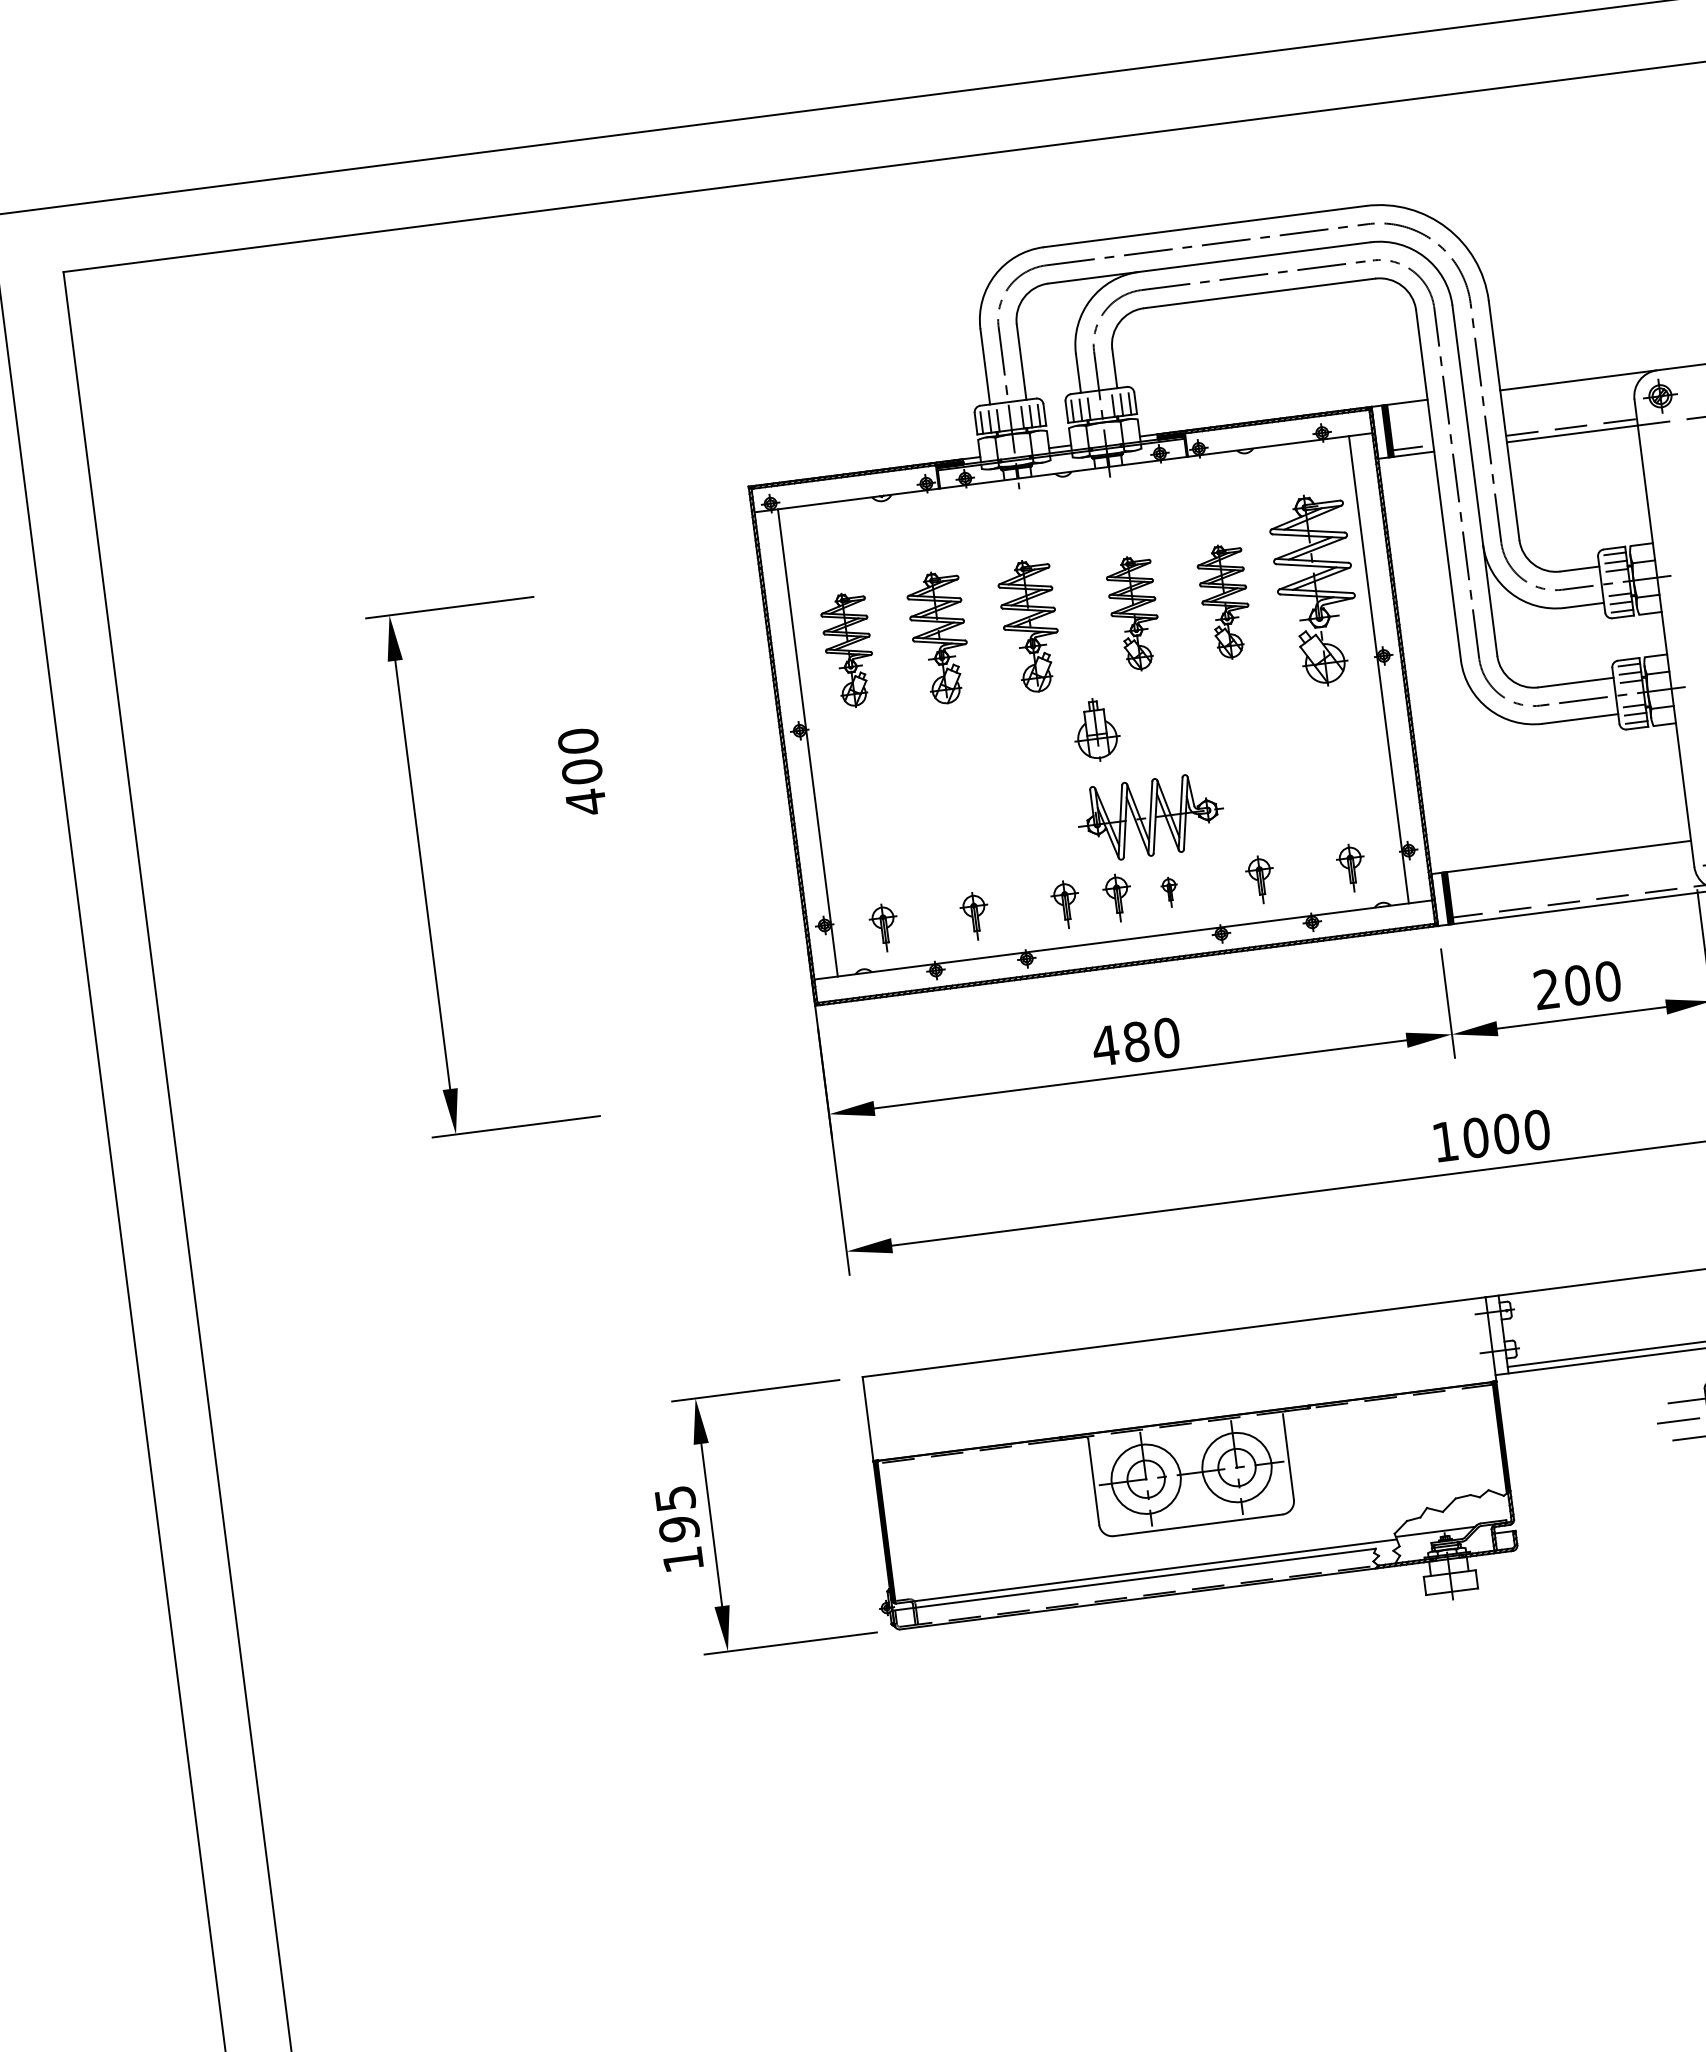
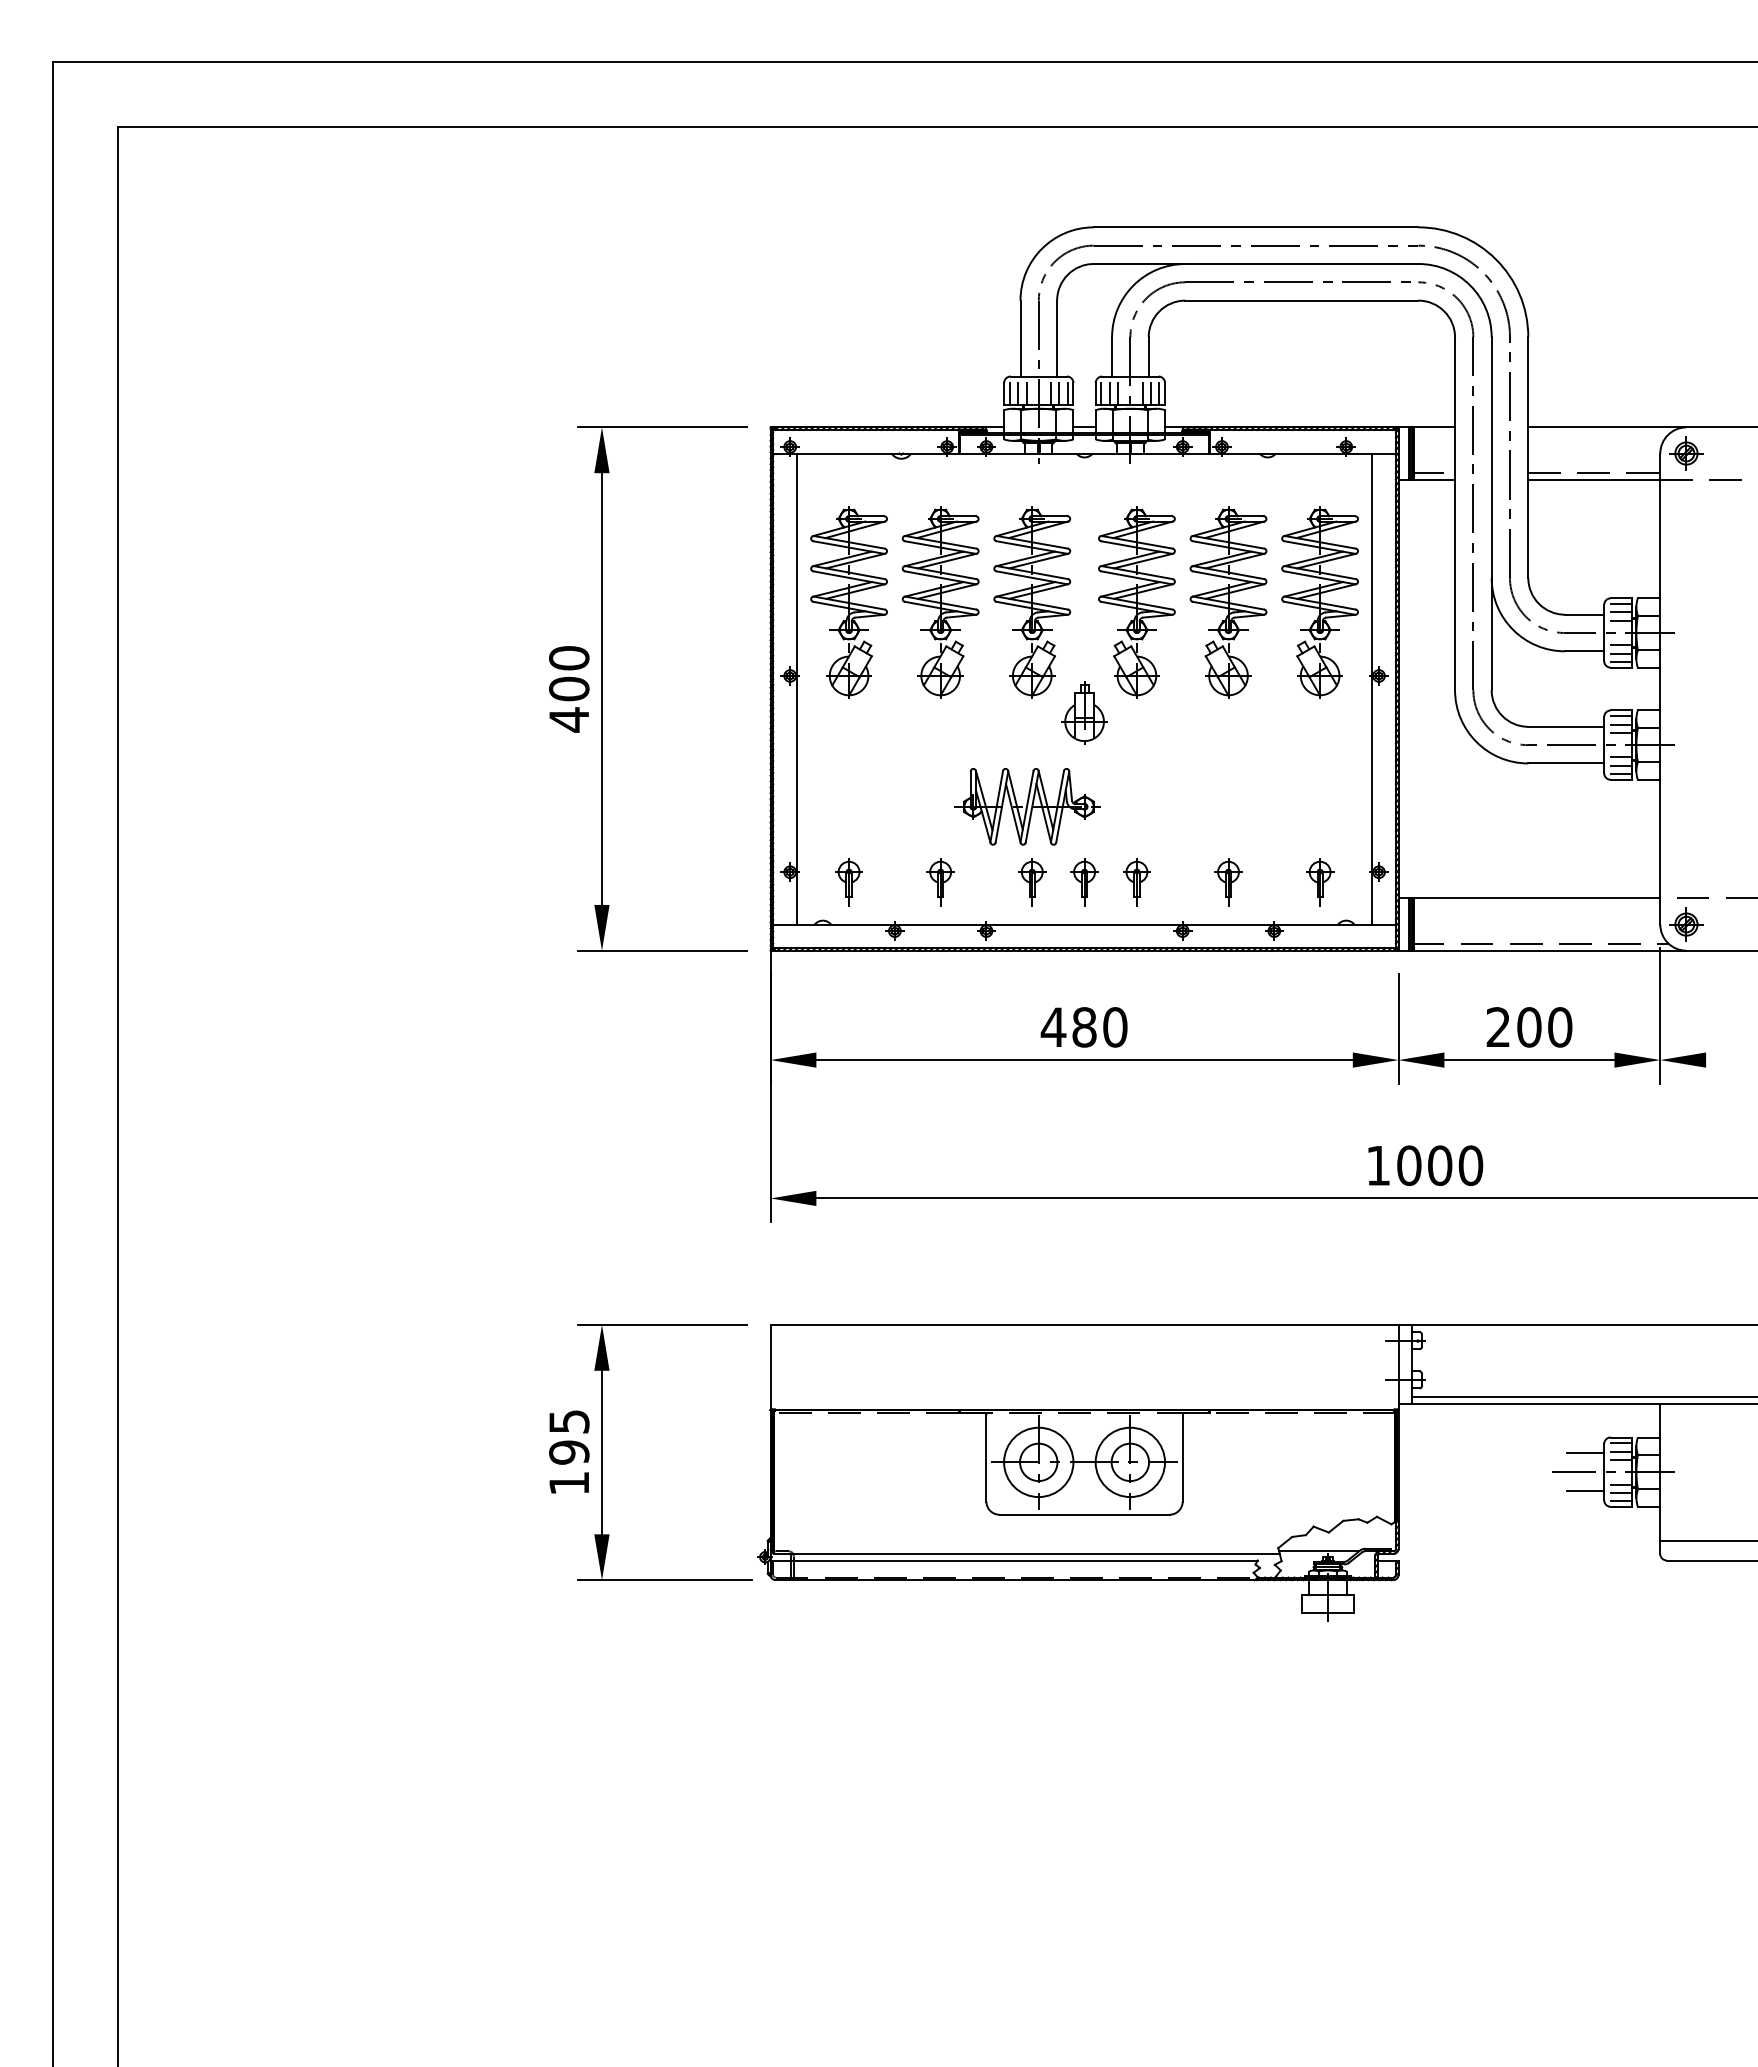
part: (1225, 602) -> (1228, 602), size x1.67
part: (1133, 613) -> (1136, 602), size x1.67
part: (1030, 627) -> (1032, 602), size x1.43
part: (939, 638) -> (940, 602), size x1.43
part: (848, 650) -> (848, 602), size x1.67
part: (1150, 817) -> (1027, 806), moved
part: (423, 874) -> (602, 688), moved
part: (1169, 891) -> (1136, 882), size x1.67

